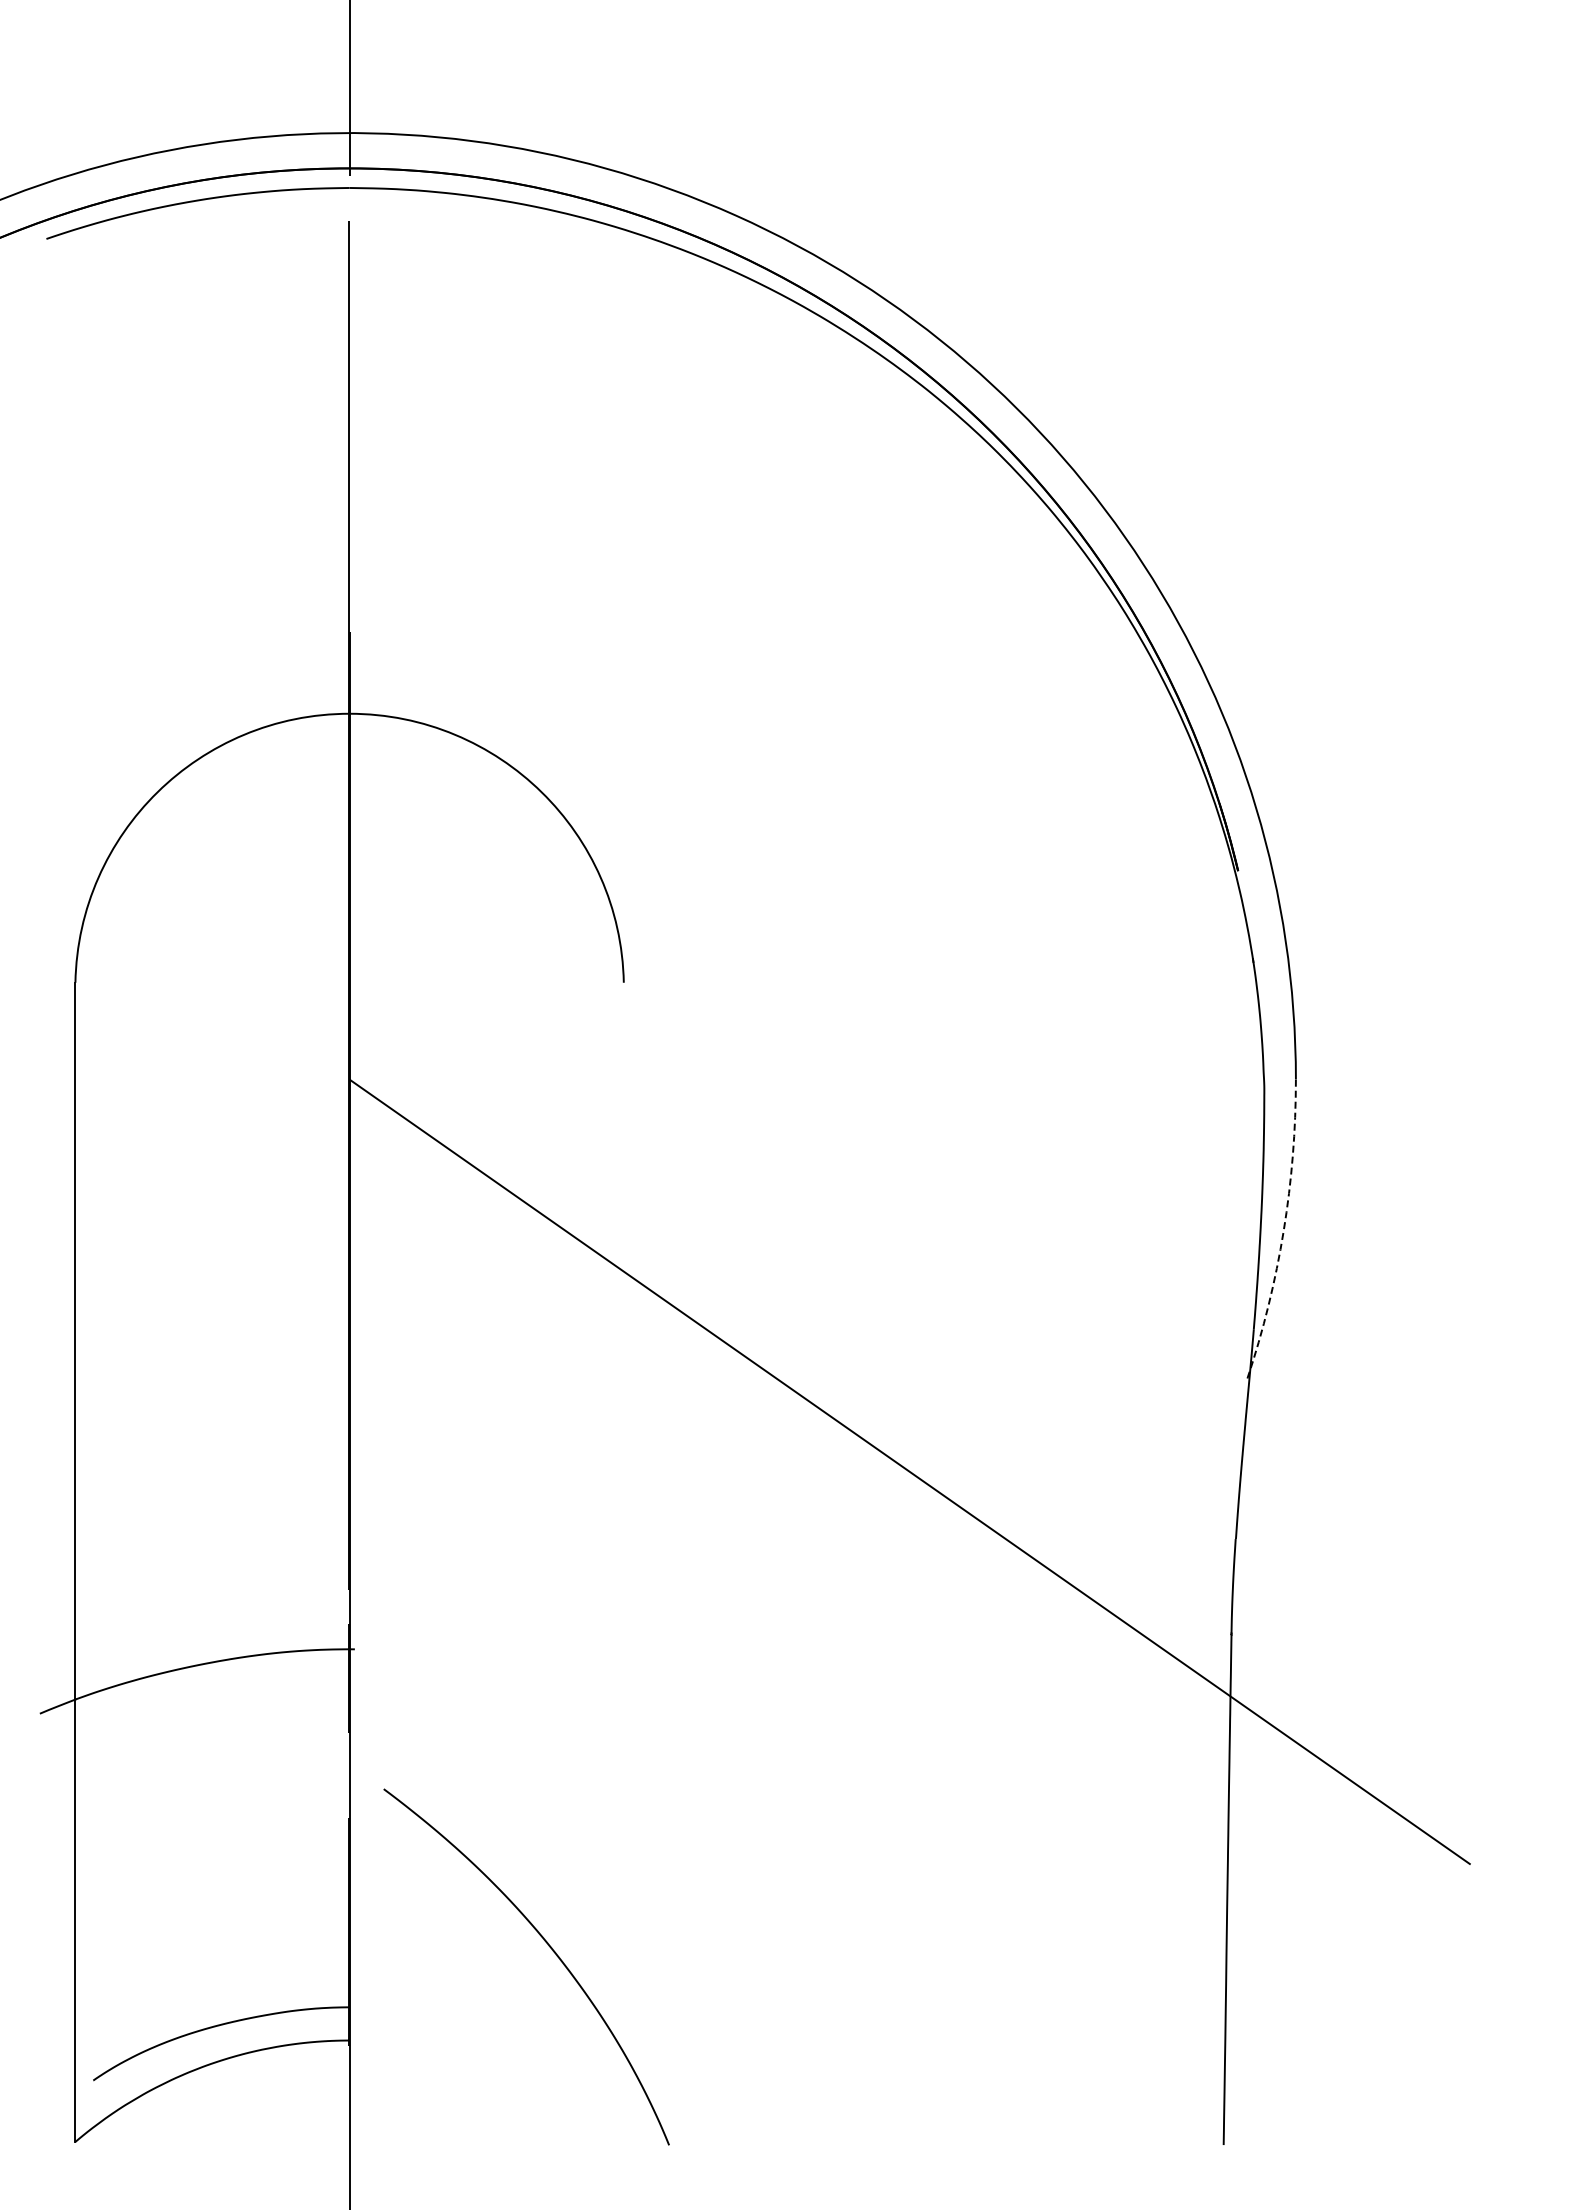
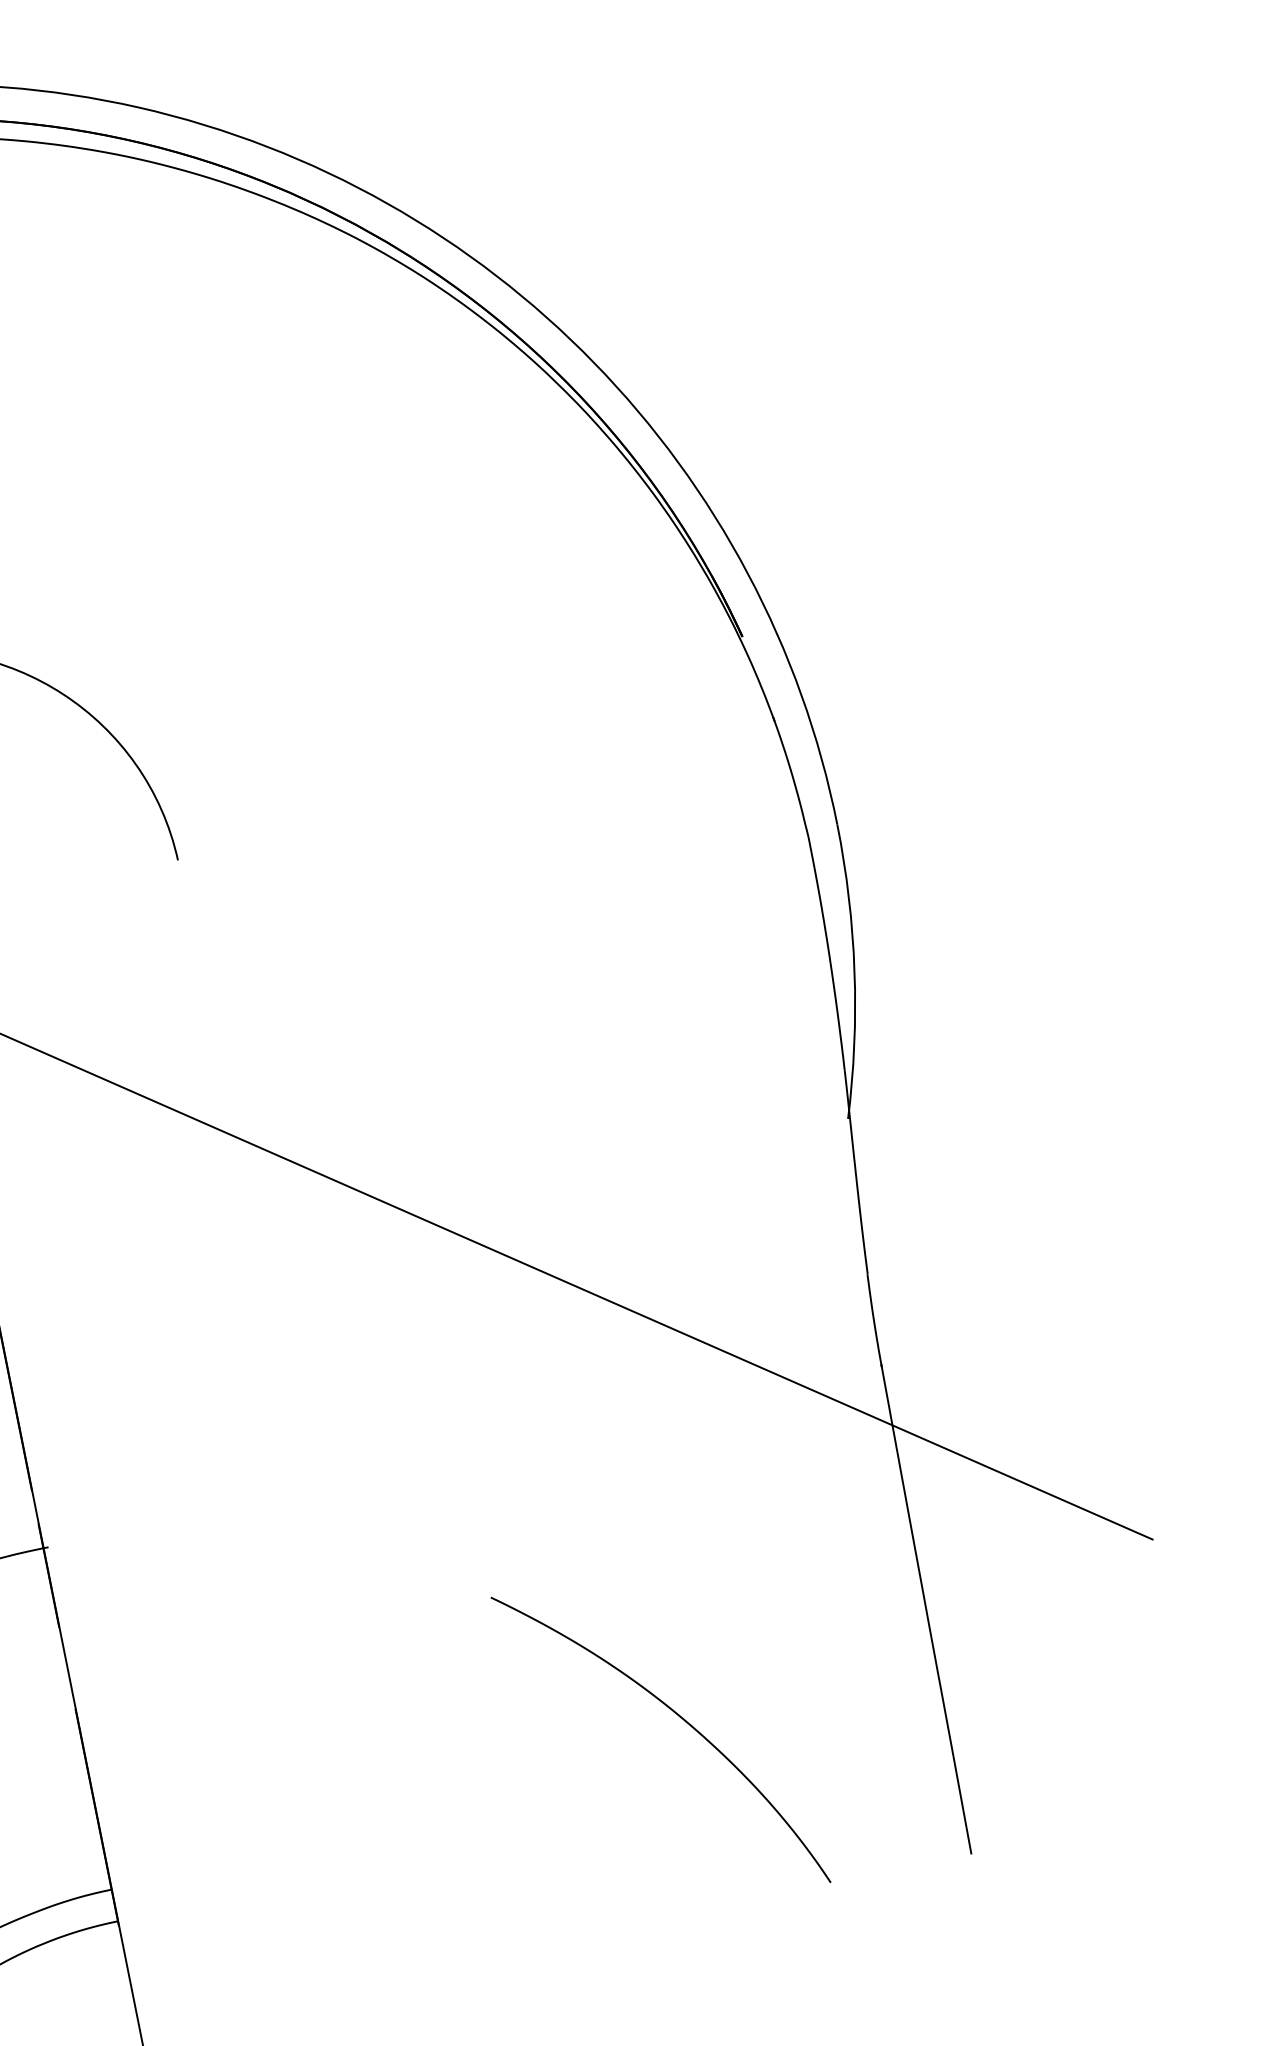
arc: (1283, 1230) -> (854, 970), dashed -> solid
curve: (548, 1946) -> (677, 1716), moved

